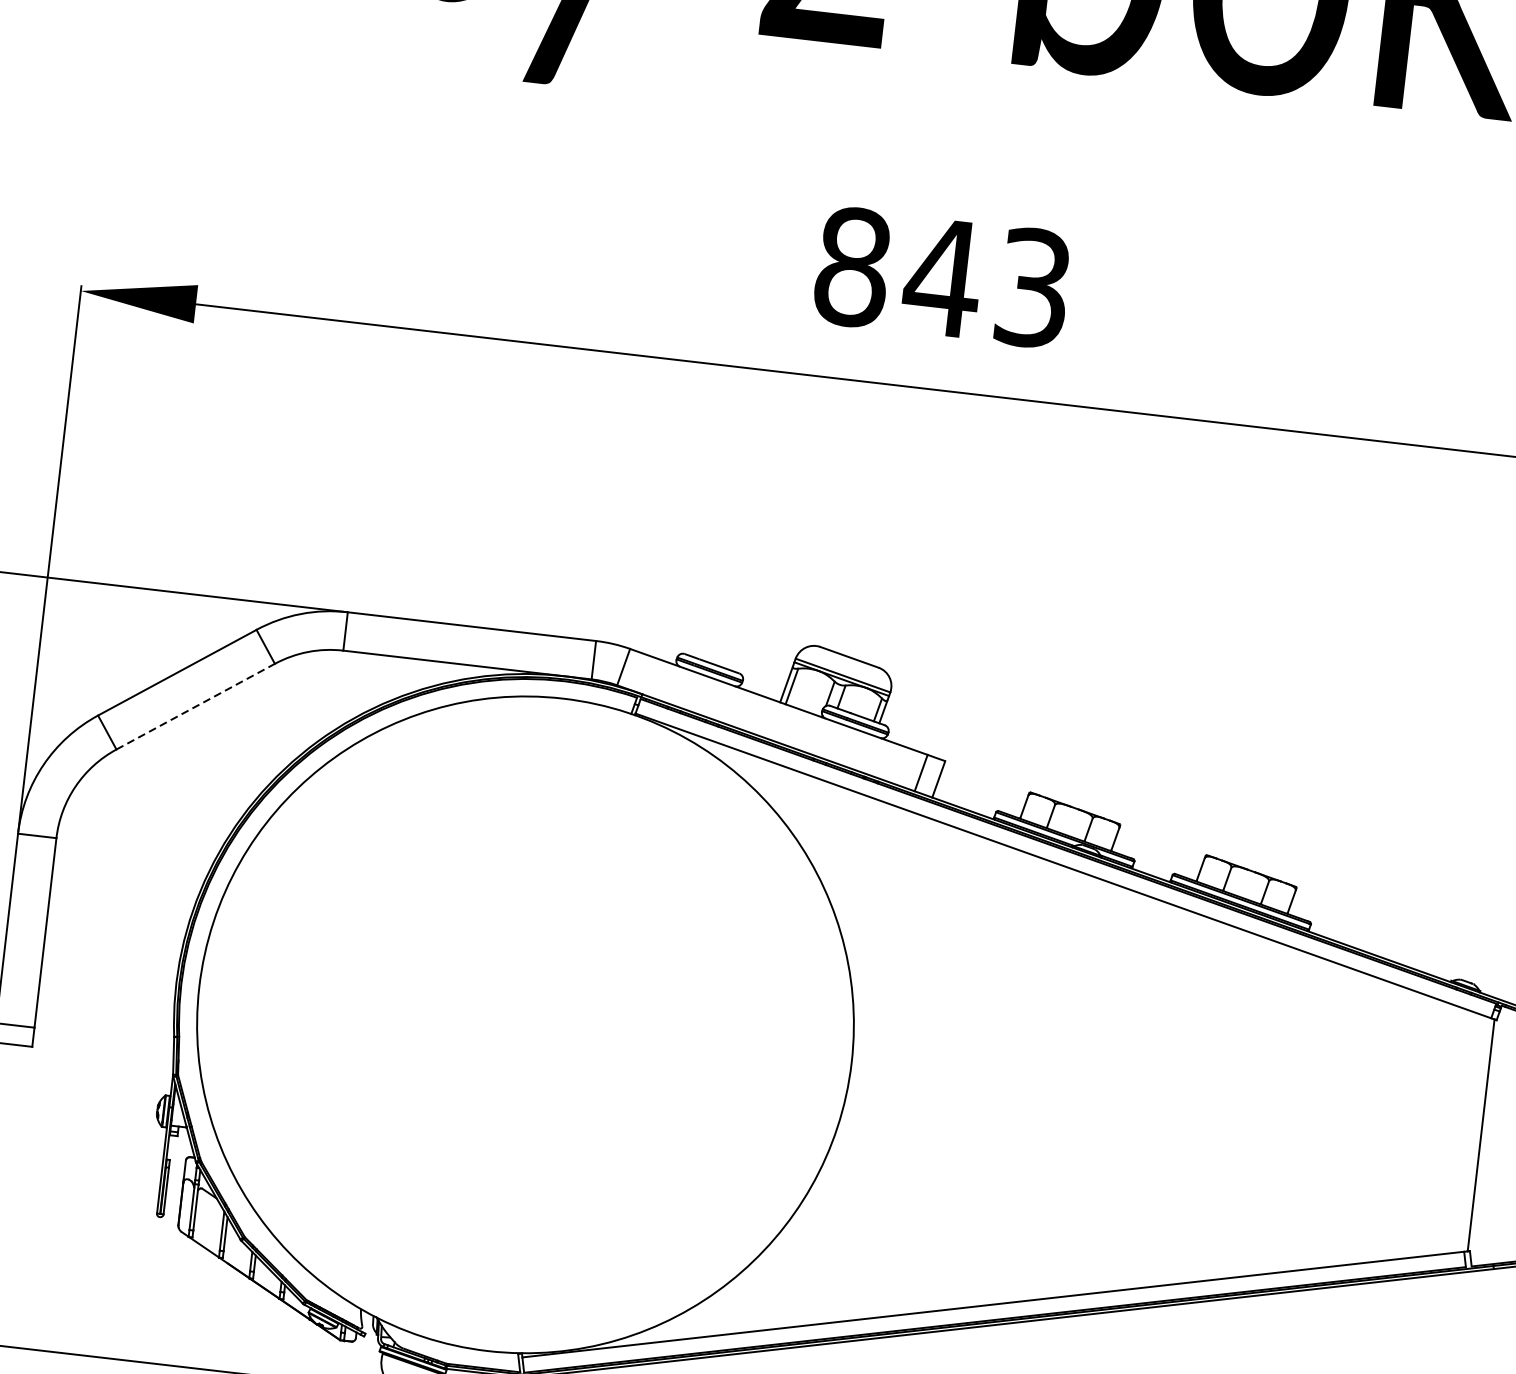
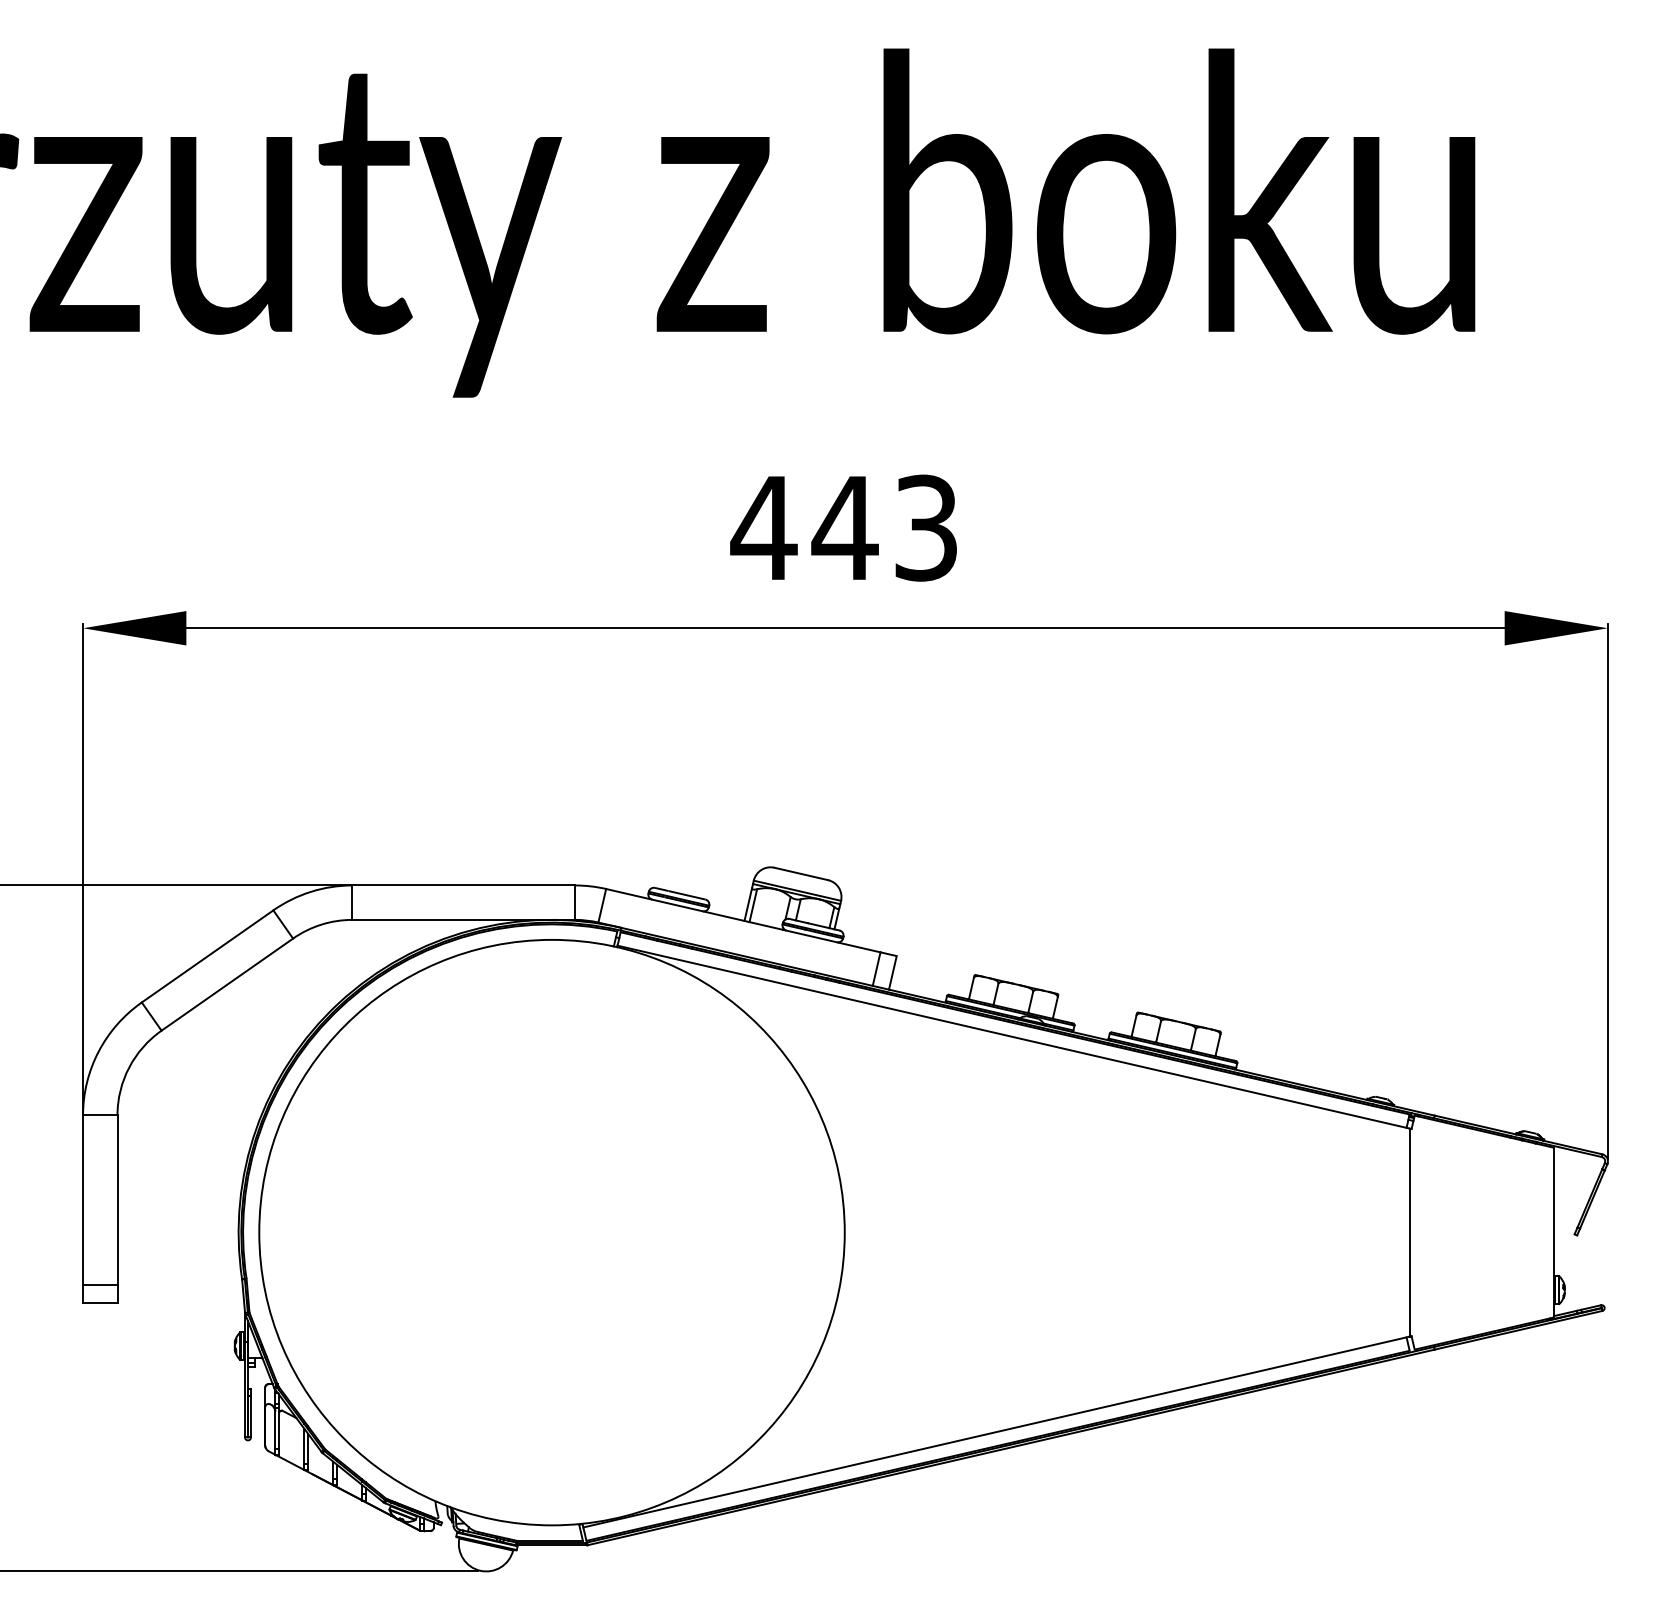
text: (852, 266) -> (763, 527), 843 -> 443
line: (195, 706) -> (227, 984), dashed -> solid

